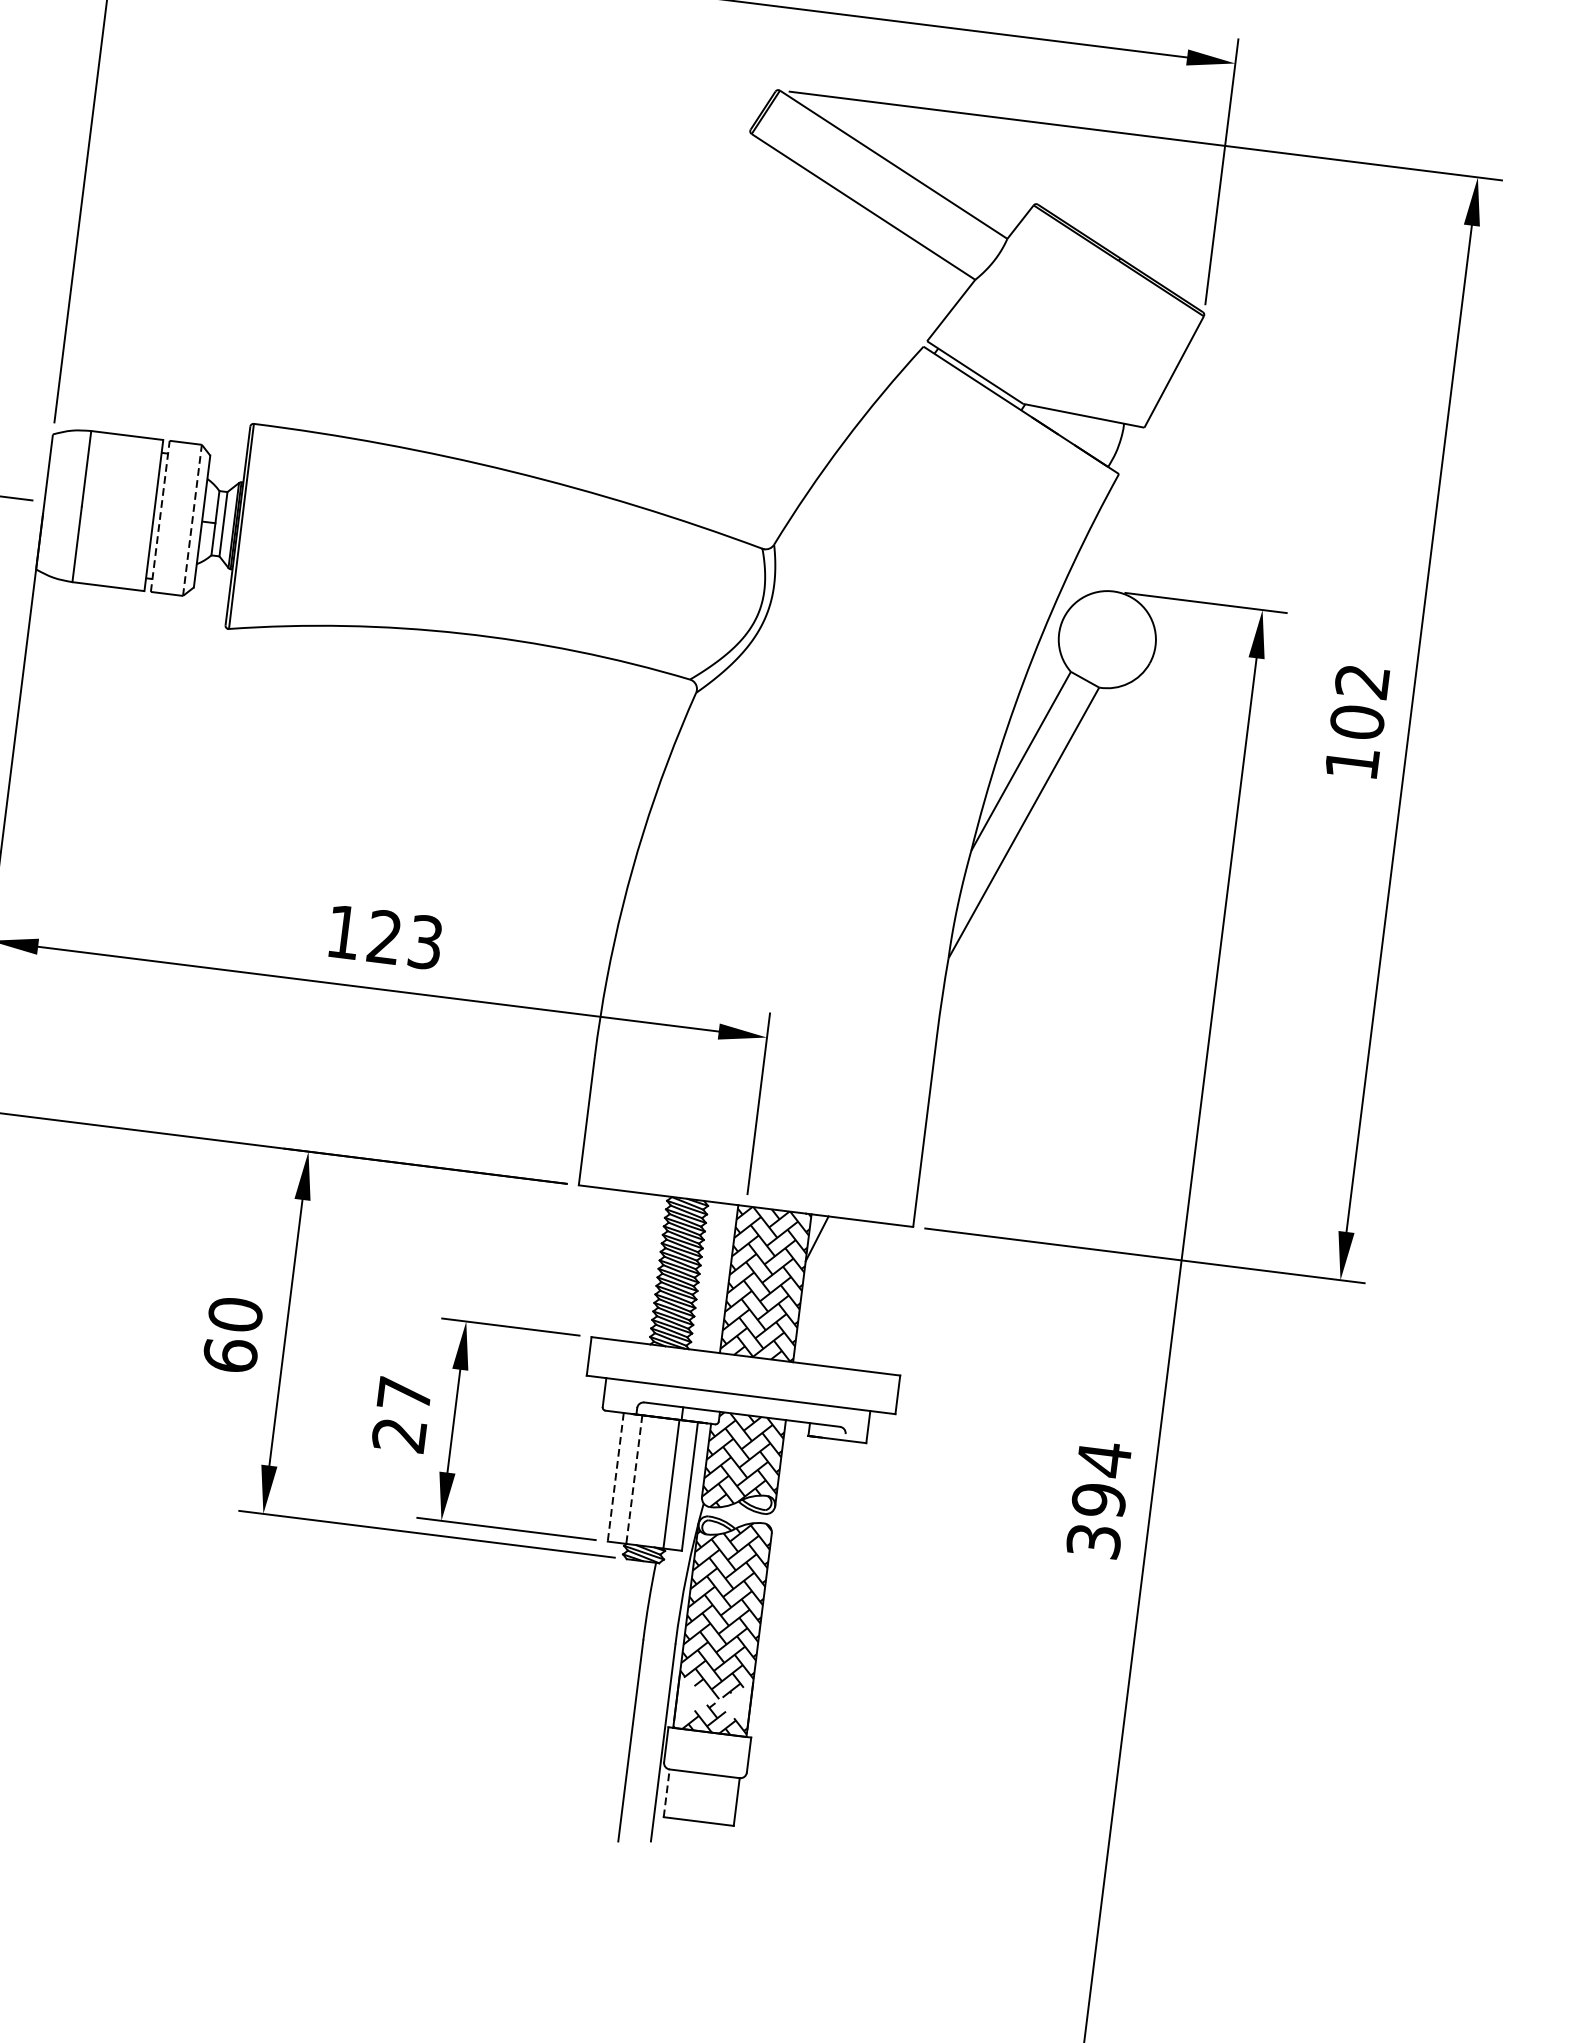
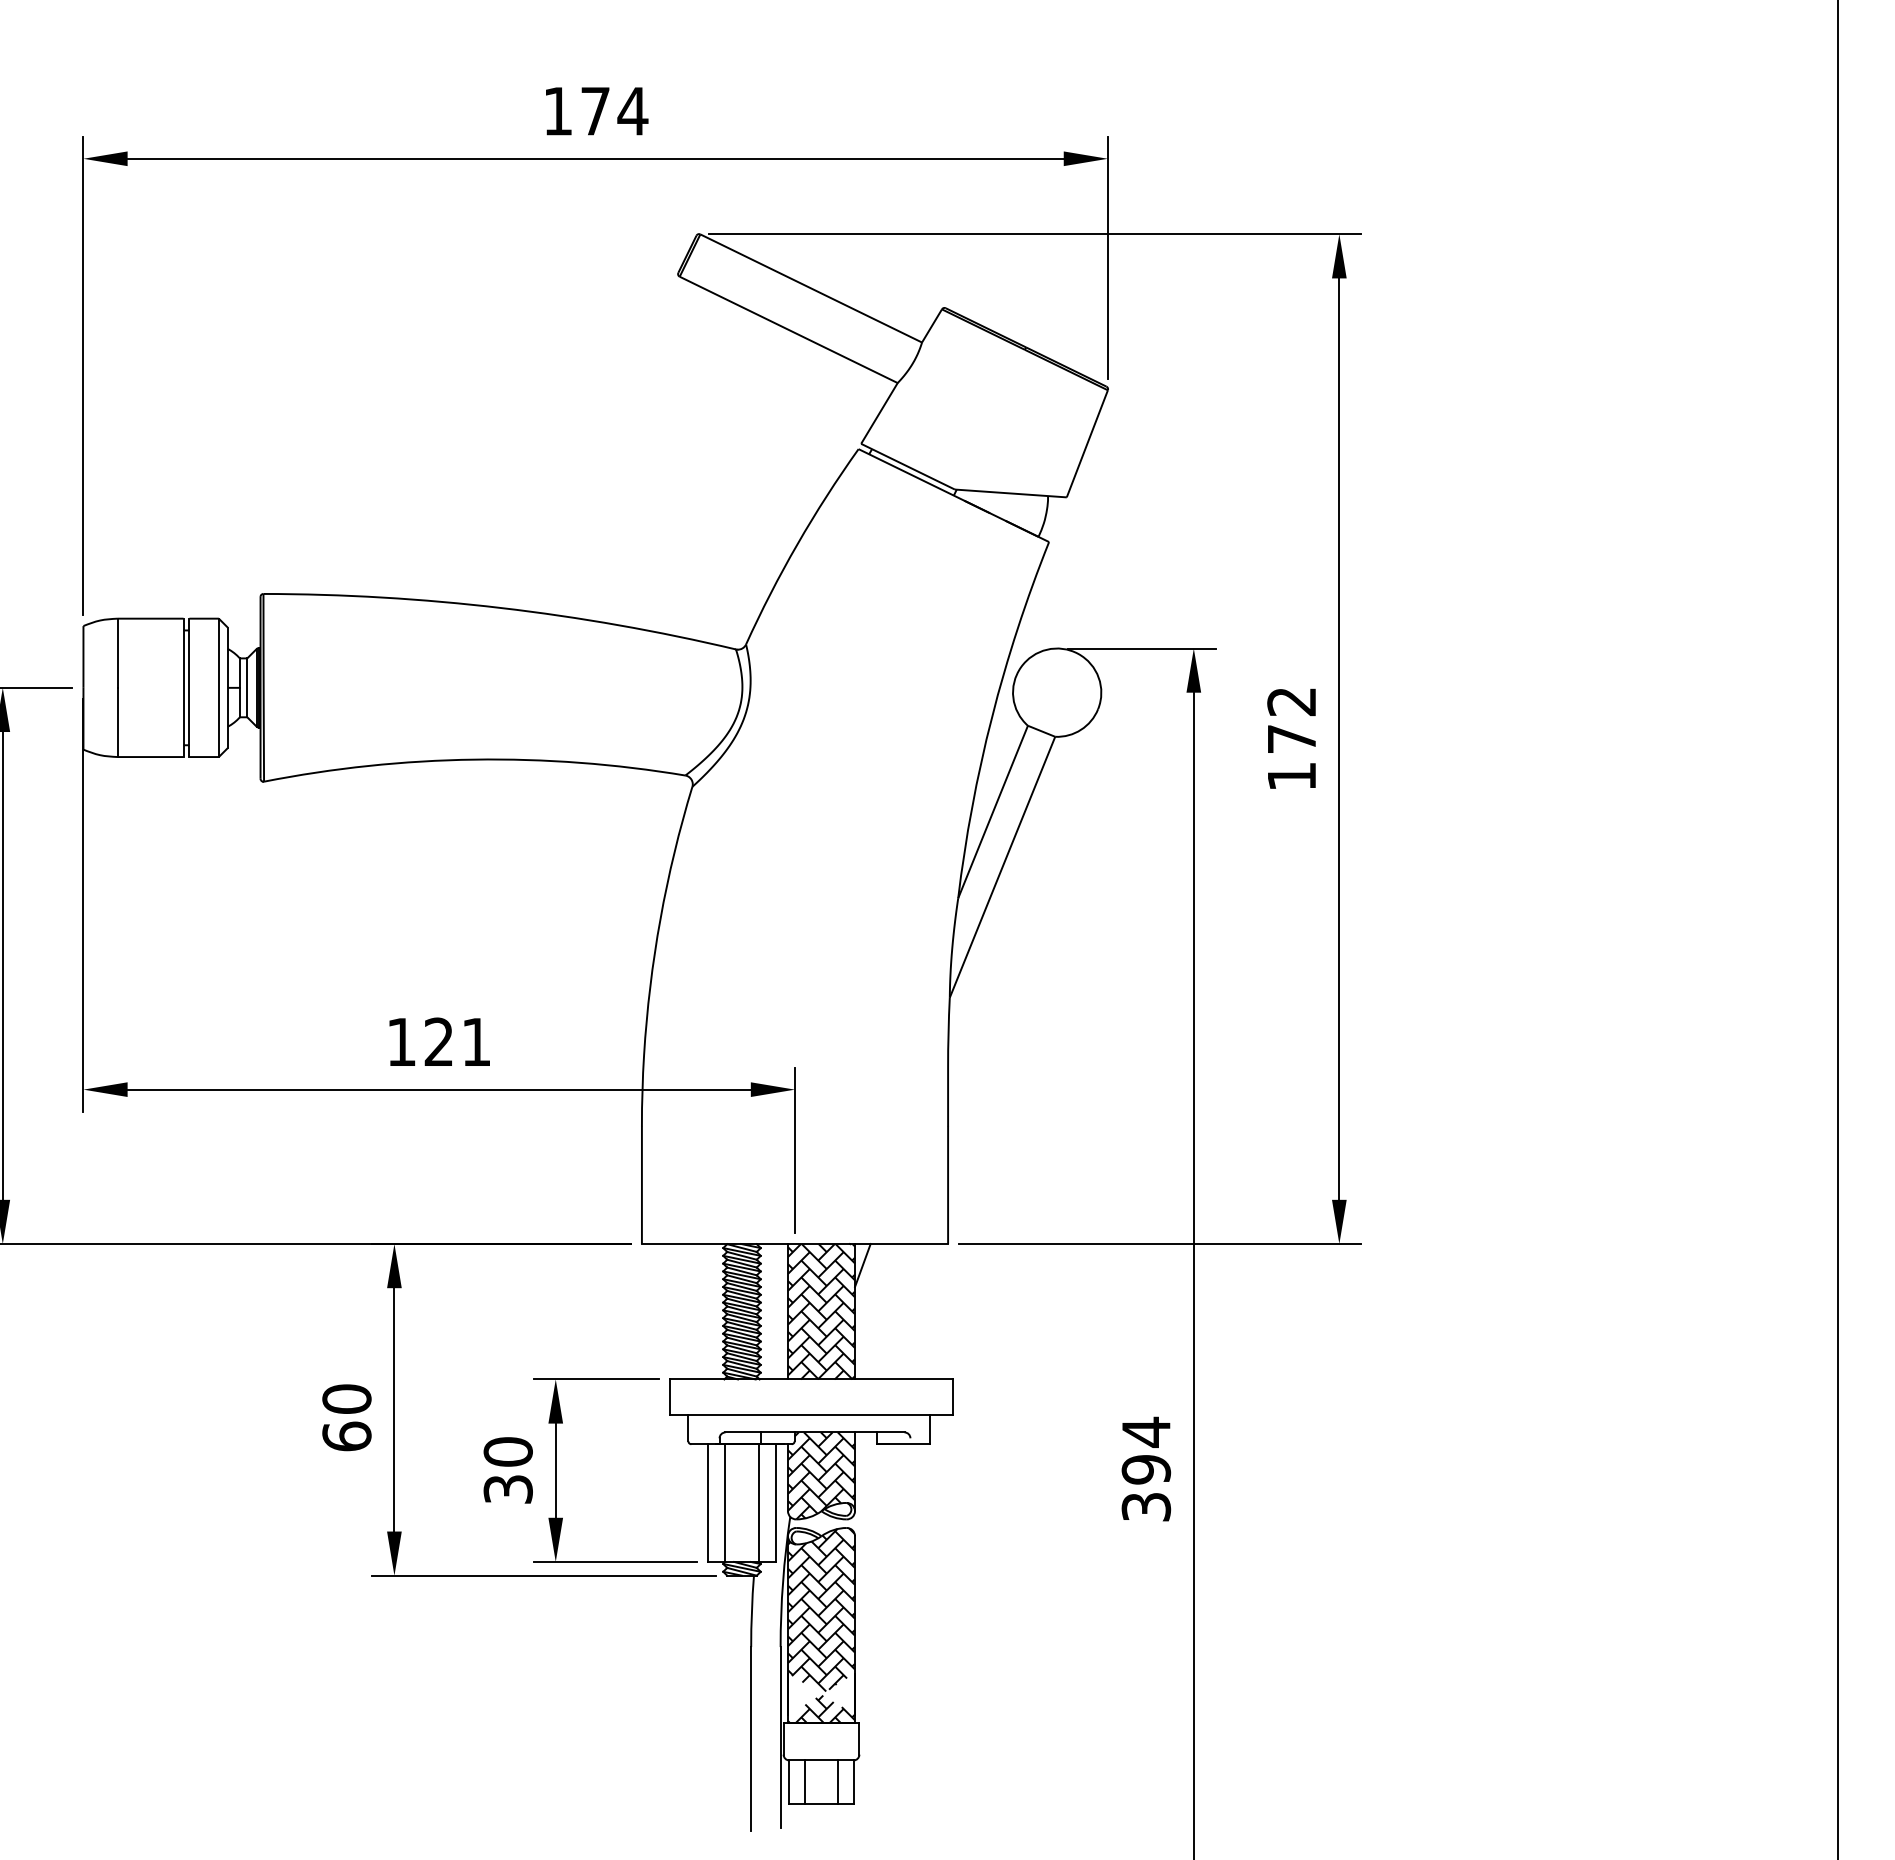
line: (160, 515) -> (189, 687), dashed -> solid
line: (192, 519) -> (218, 687), dashed -> solid
text: (1357, 721) -> (1291, 738), 102 -> 172
text: (425, 941) -> (476, 1041), 123 -> 121
text: (401, 1414) -> (507, 1470), 27 -> 30
line: (616, 1477) -> (708, 1503), dashed -> solid
line: (634, 1480) -> (725, 1503), dashed -> solid
line: (666, 1793) -> (789, 1782), dashed -> solid
line: (684, 1795) -> (805, 1782), added
line: (719, 1800) -> (837, 1782), added

